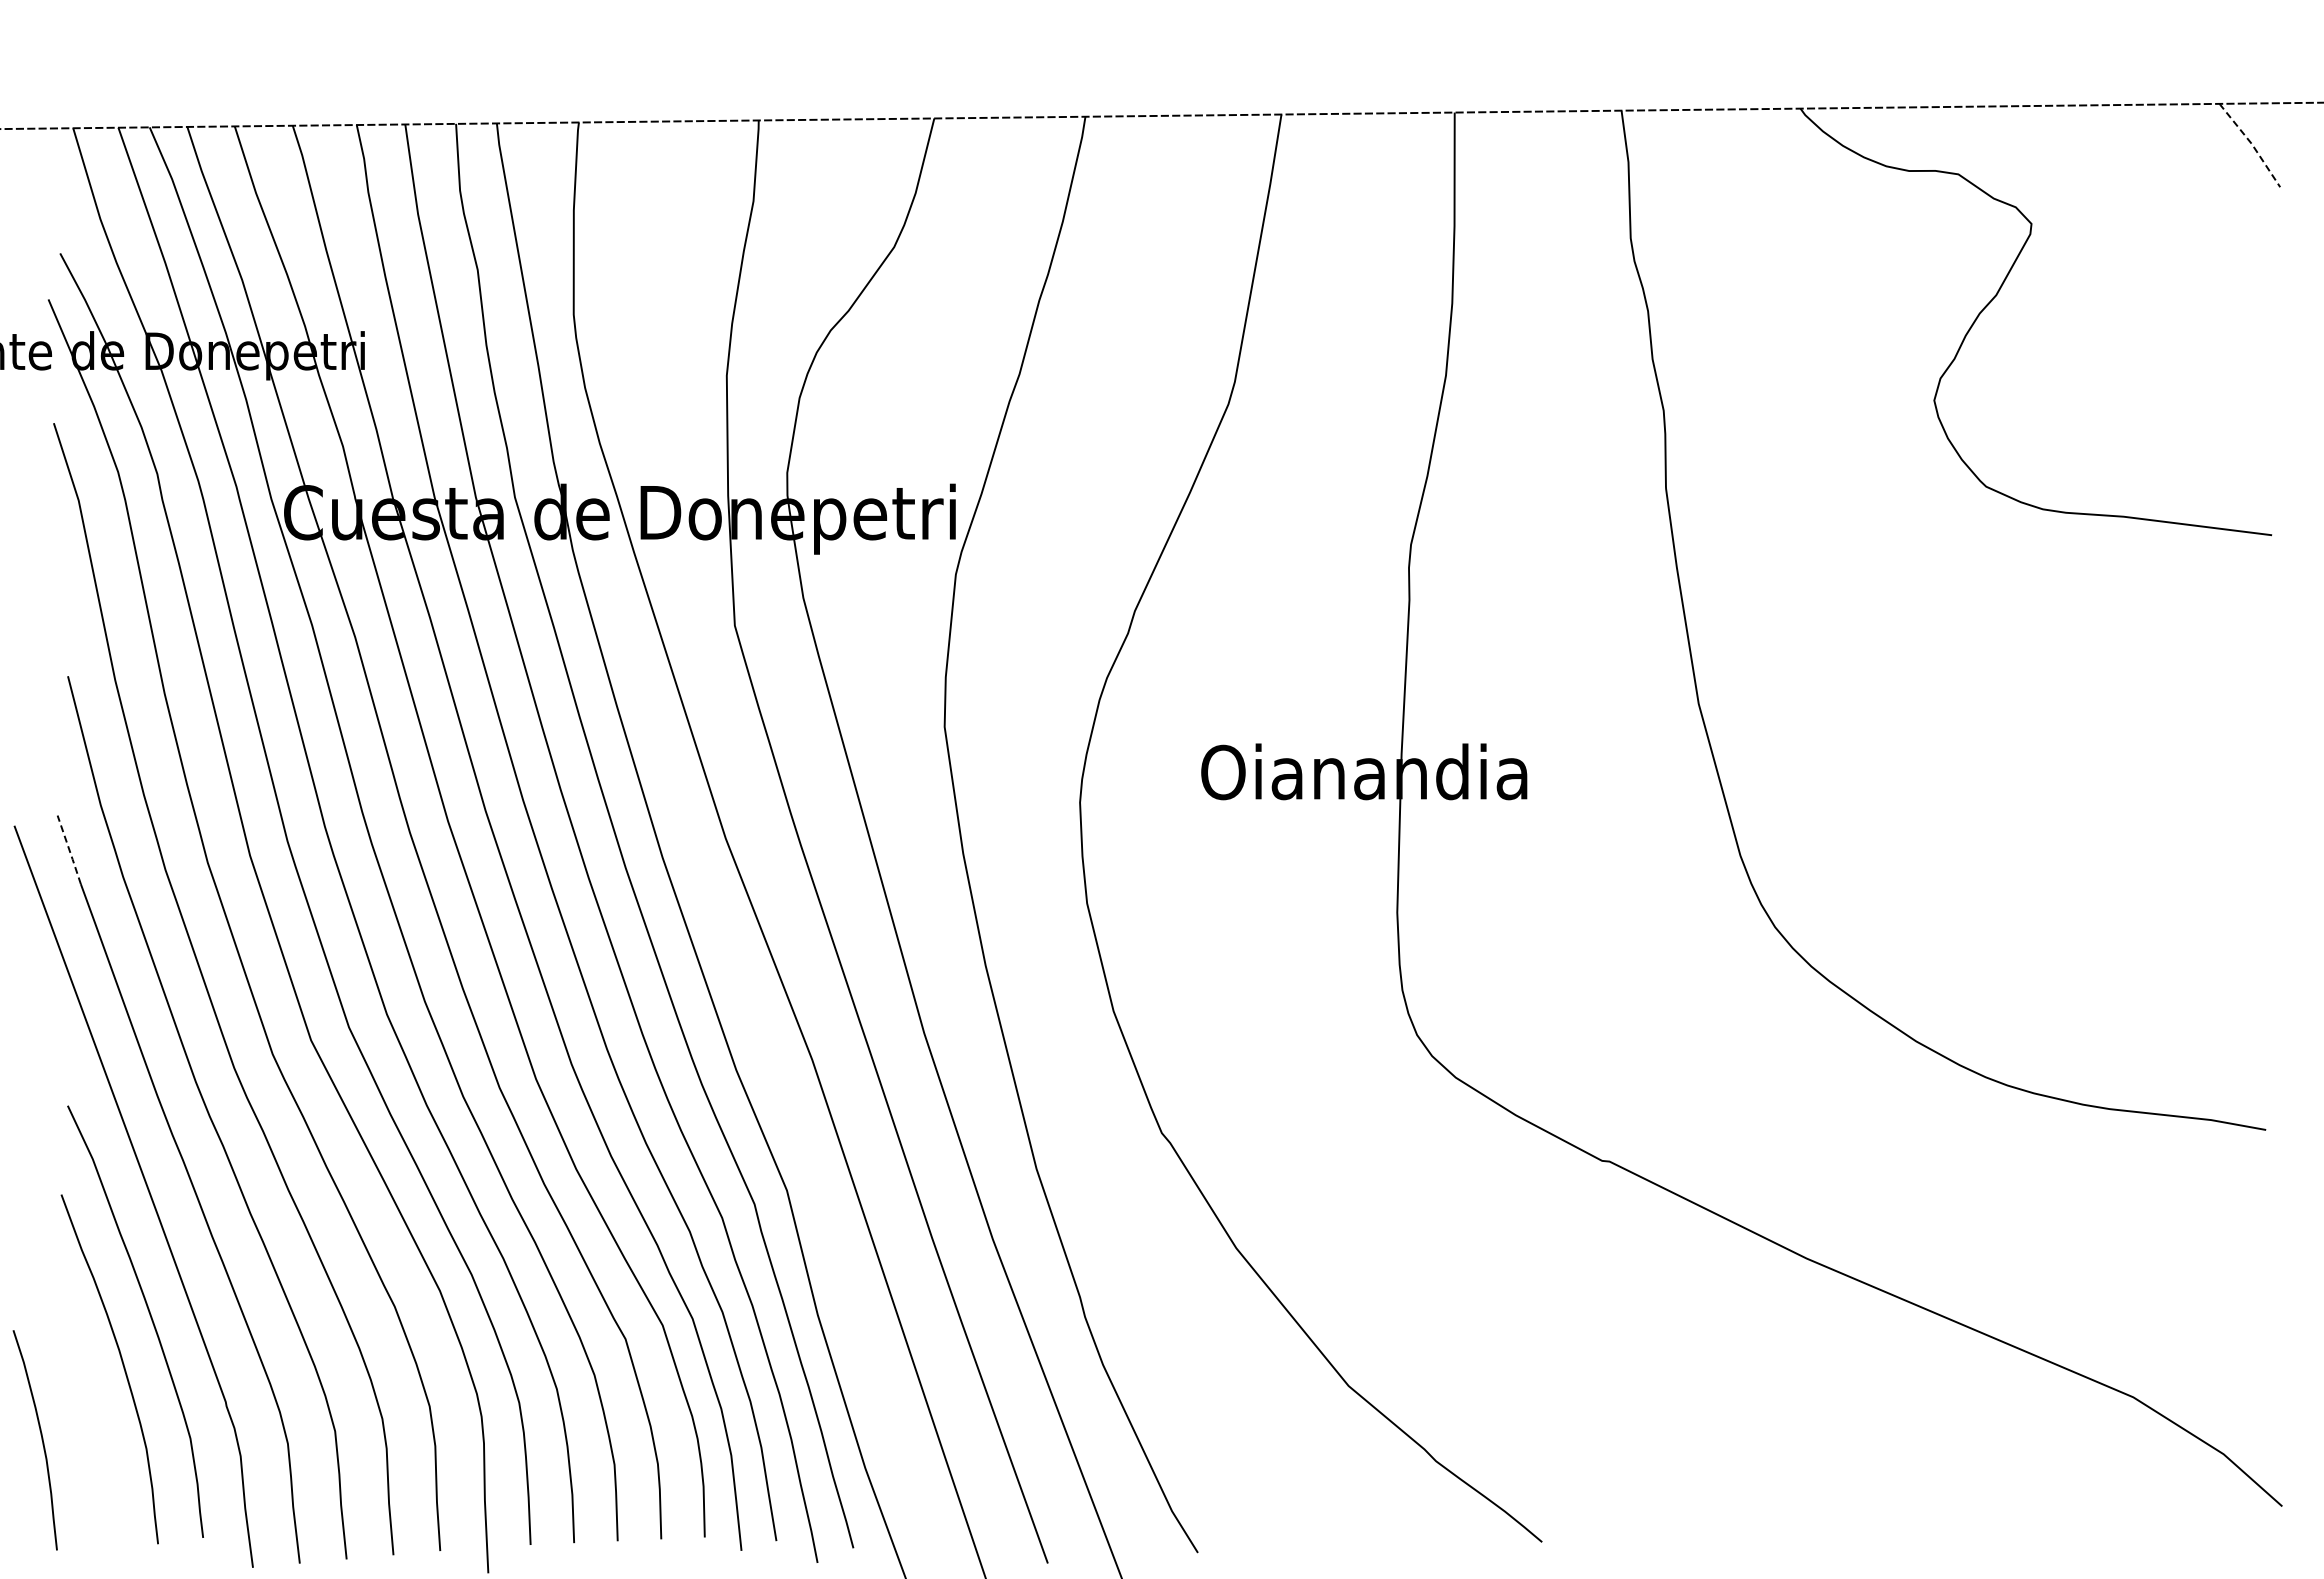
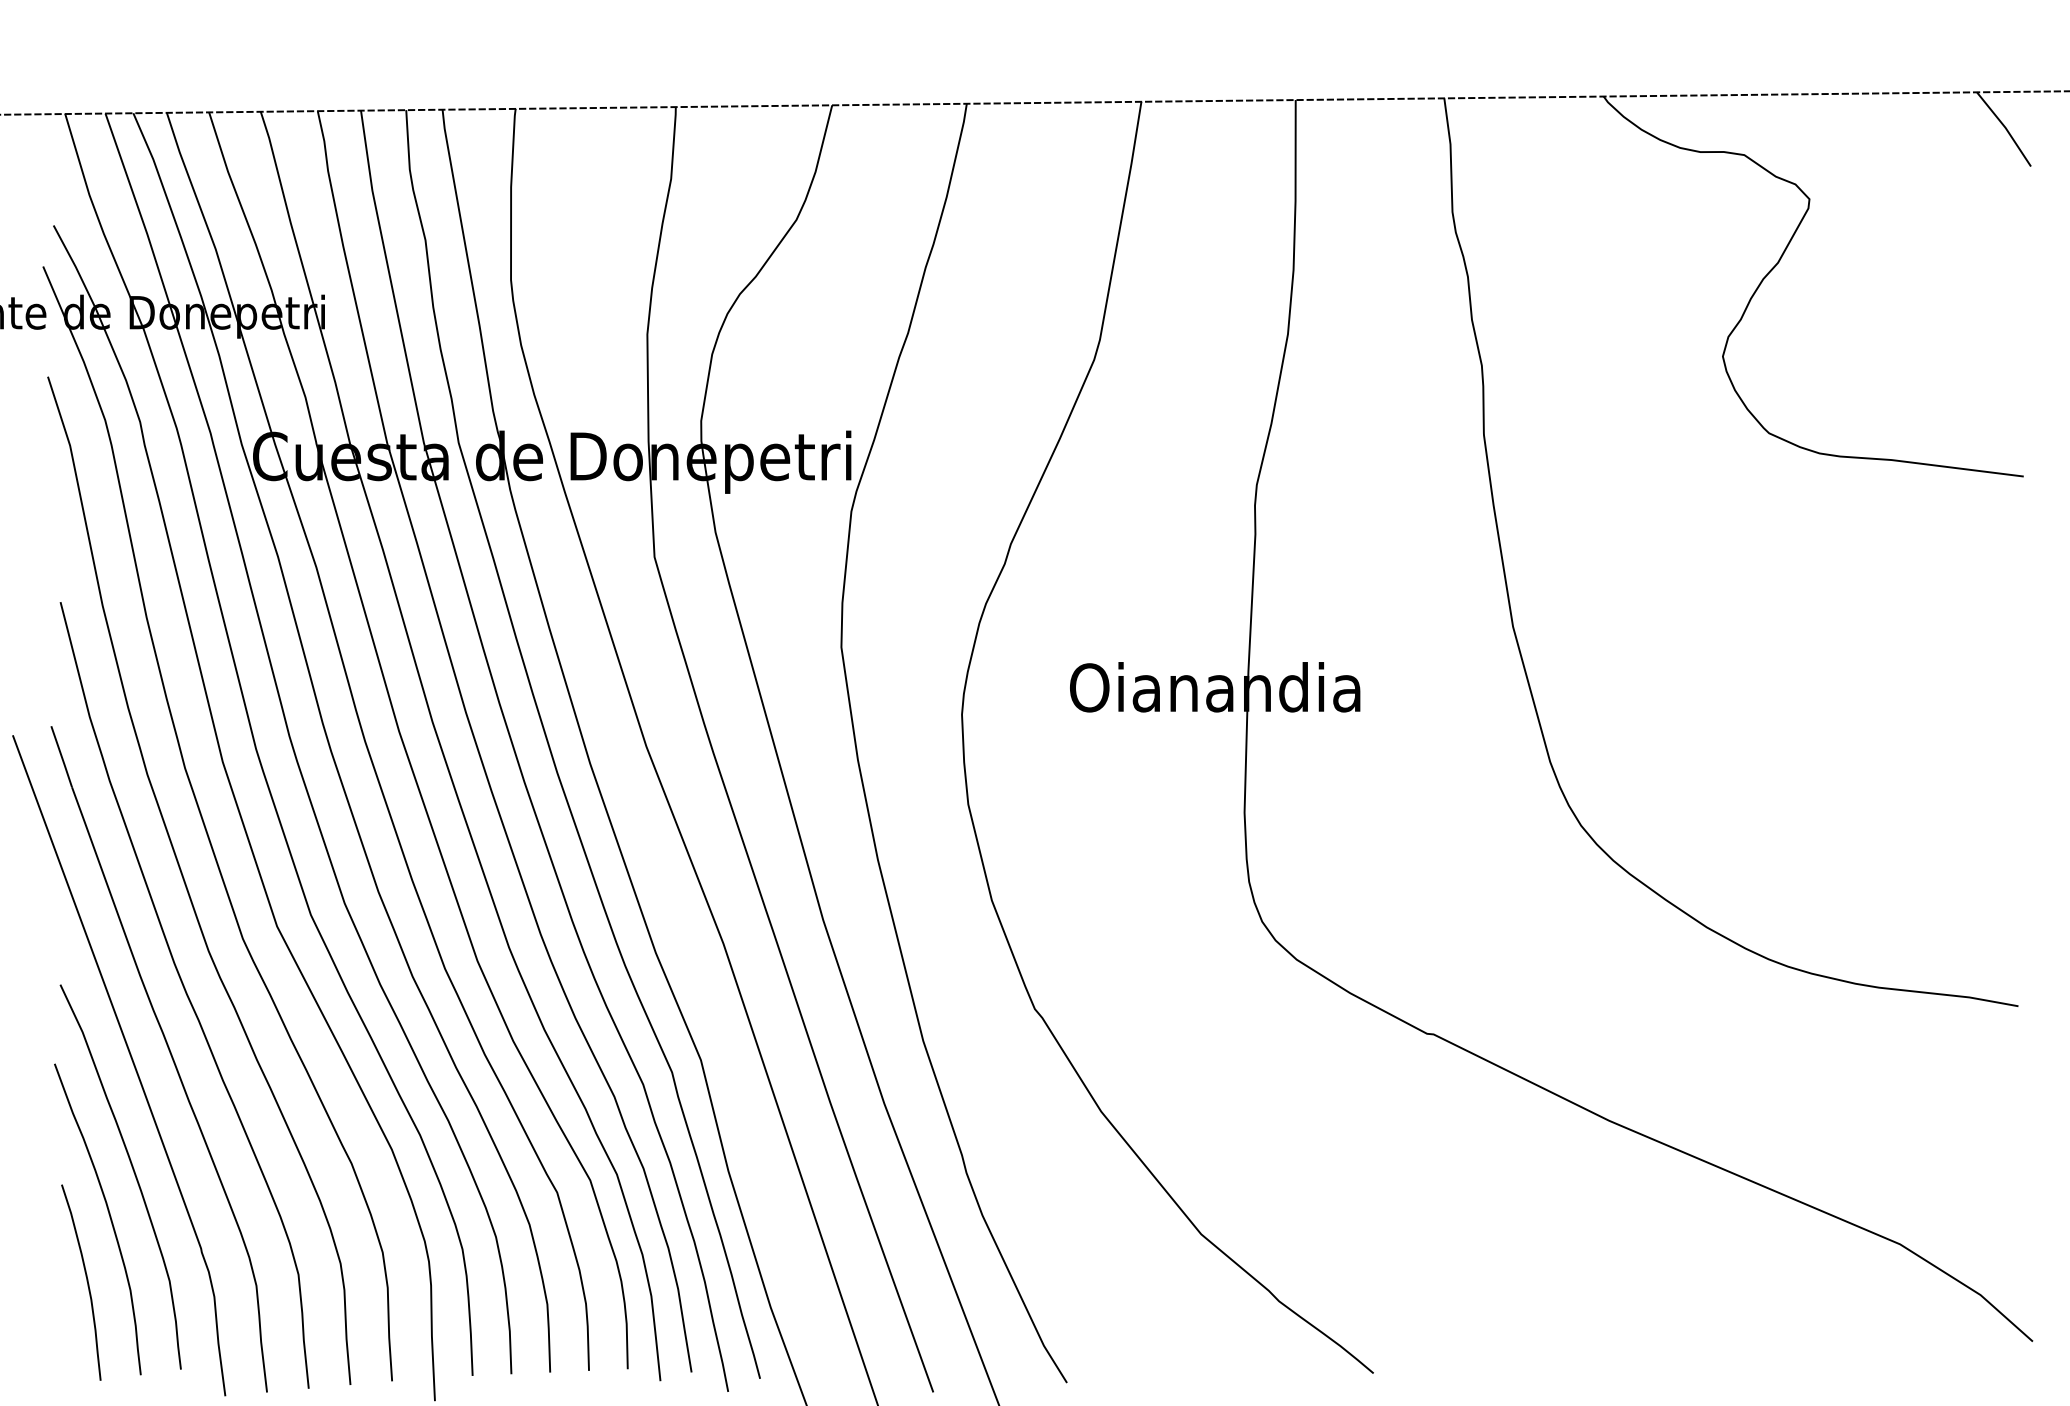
line: (2251, 143) -> (2005, 127), dashed -> solid
line: (69, 850) -> (61, 757), dashed -> solid
curve: (41, 1440) -> (86, 1282), moved

